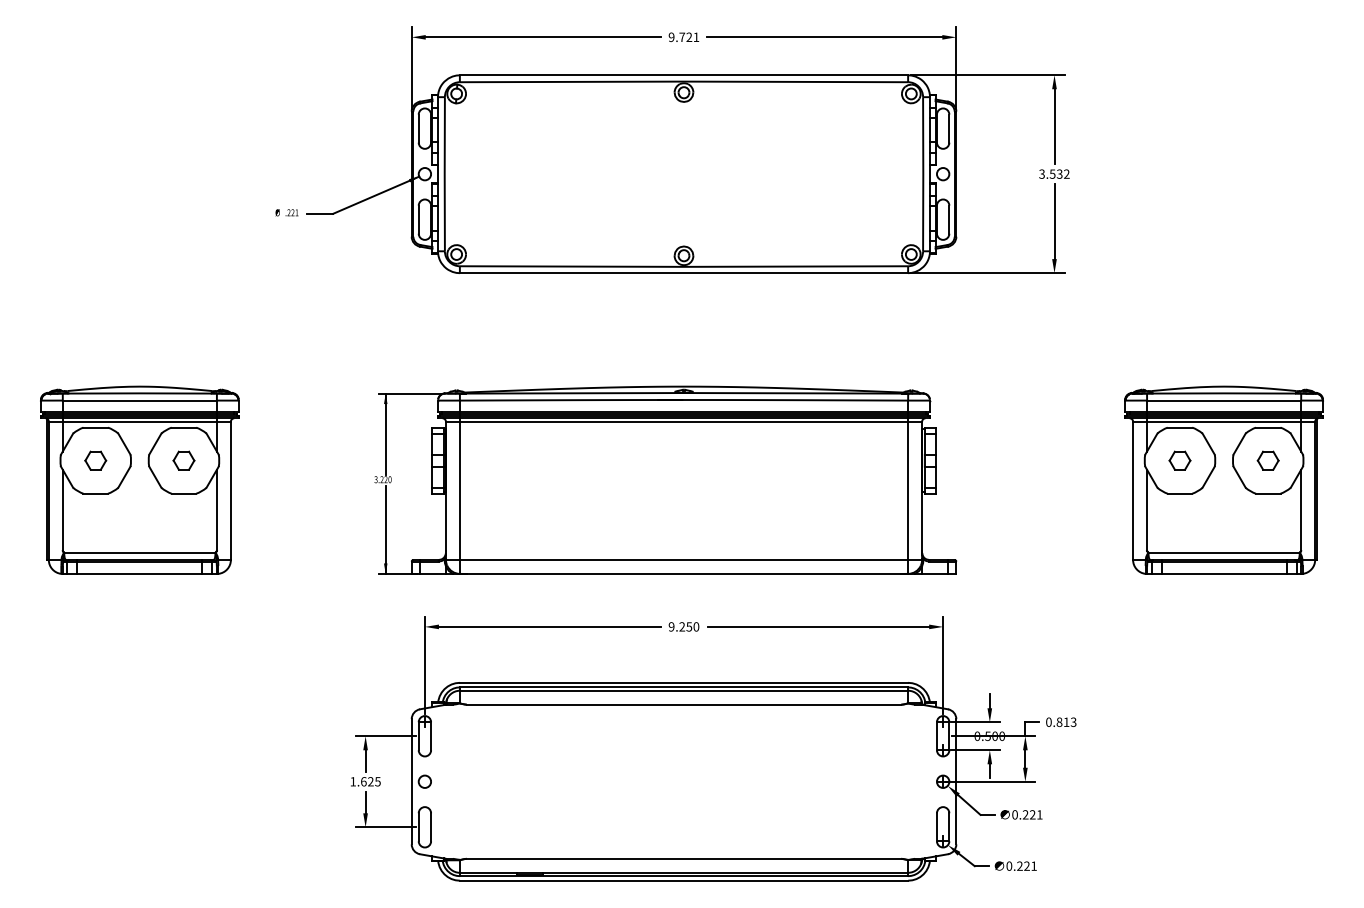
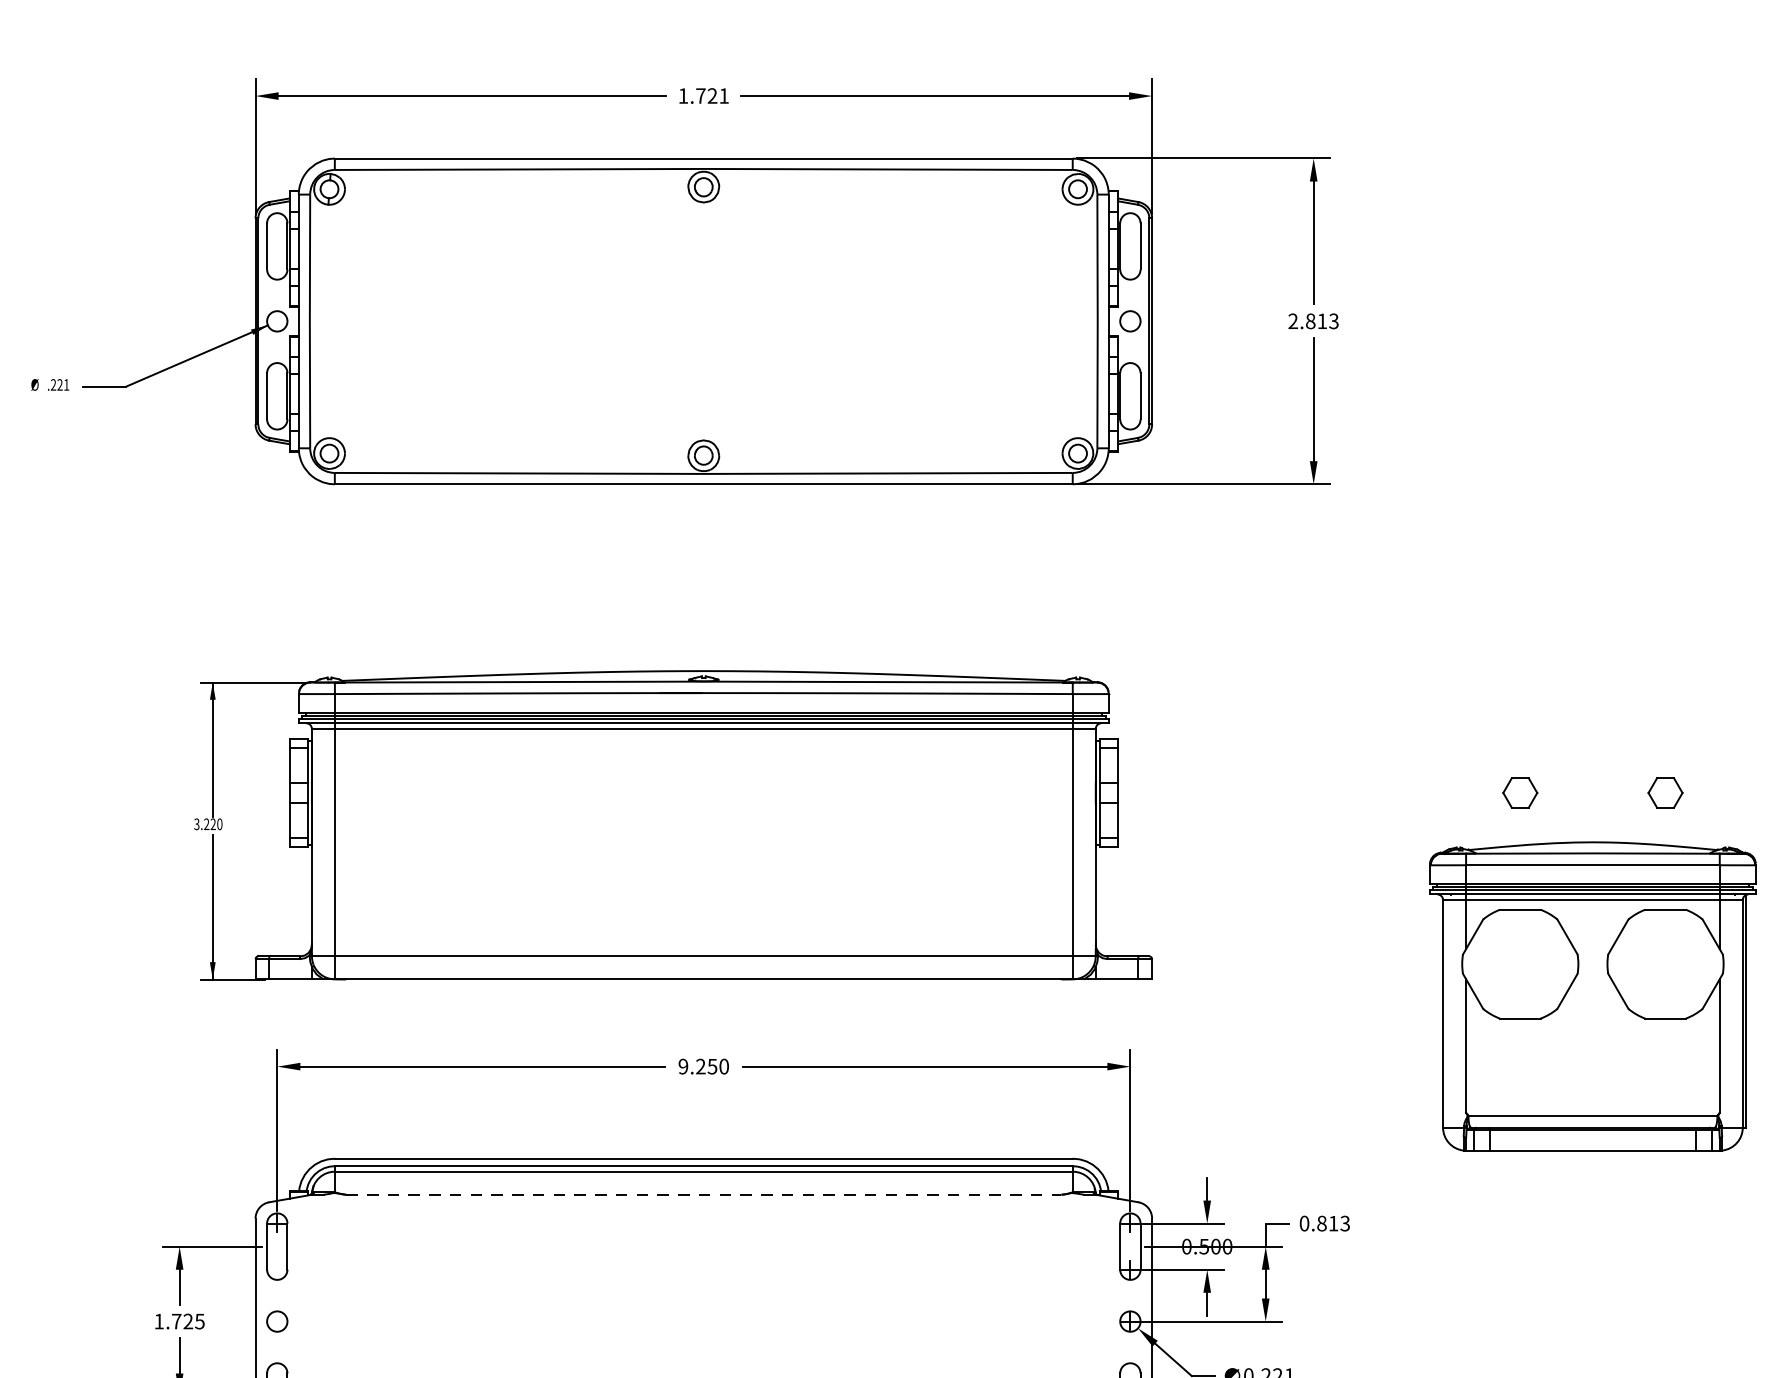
text: (671, 37) -> (683, 96), 9.721 -> 1.721
text: (1054, 173) -> (1313, 320), 3.532 -> 2.813
part: (1223, 479) -> (1591, 995), moved
line: (684, 704) -> (704, 1194), solid -> dashed
text: (363, 781) -> (176, 1321), 1.625 -> 1.725

